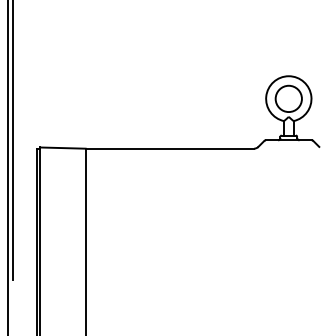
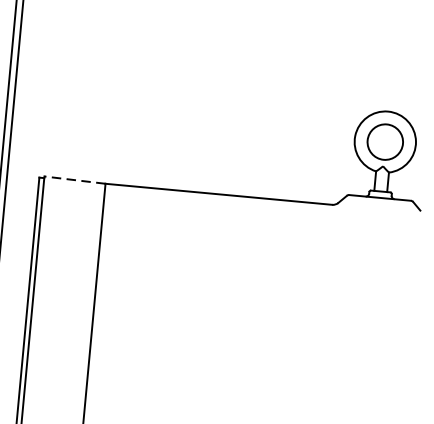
line: (62, 148) -> (74, 180), solid -> dashed

